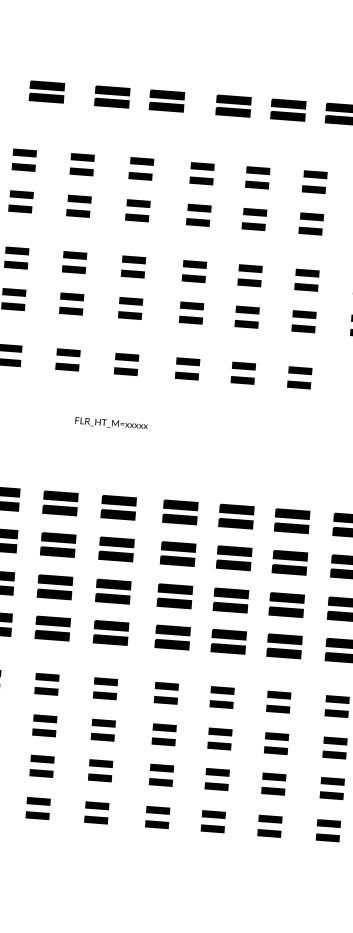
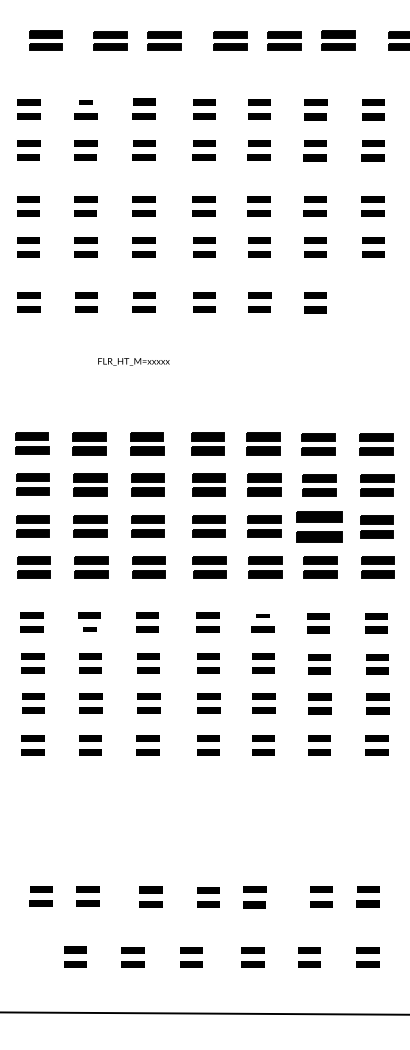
part: (82, 157) -> (85, 102), size x0.6
part: (286, 604) -> (319, 526), size x1.4
part: (222, 690) -> (262, 615), size x0.6
part: (46, 691) -> (89, 629), size x0.6

